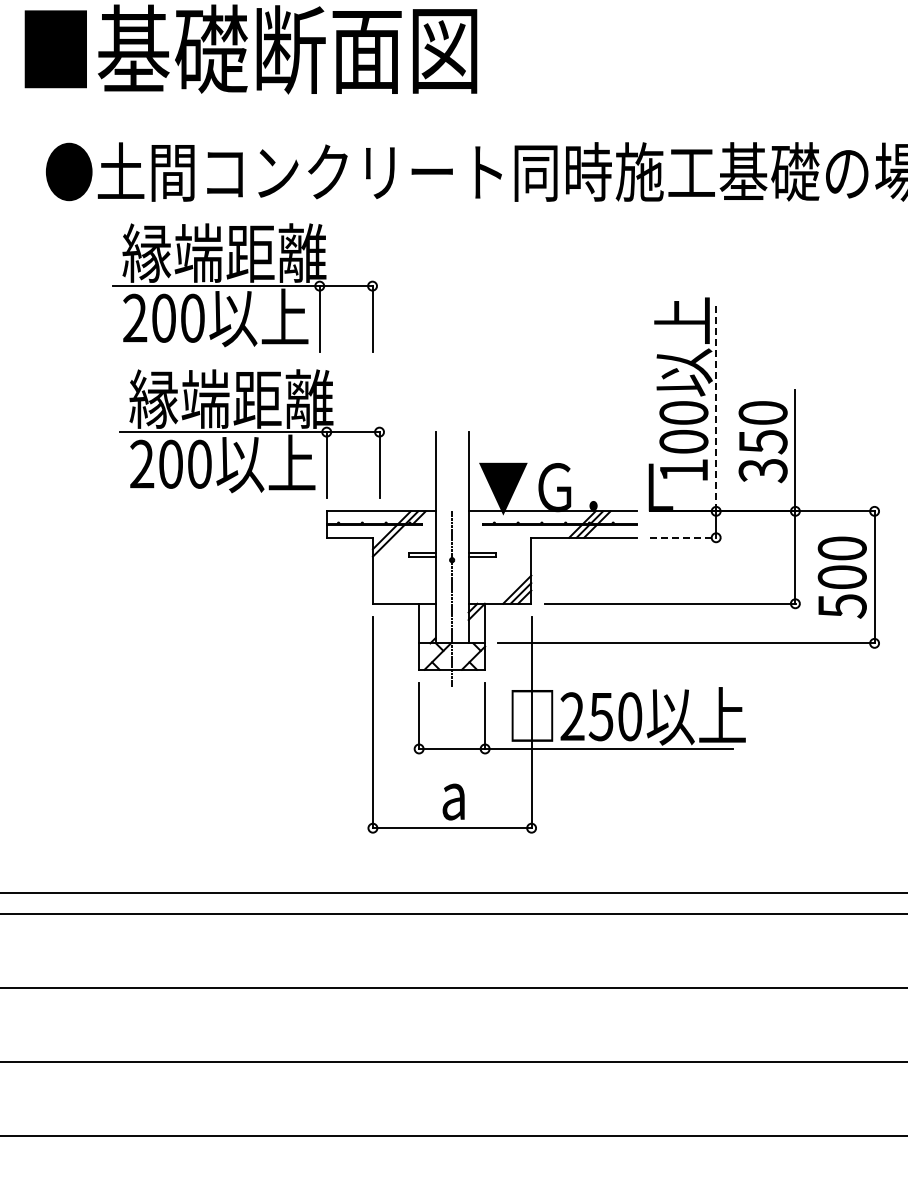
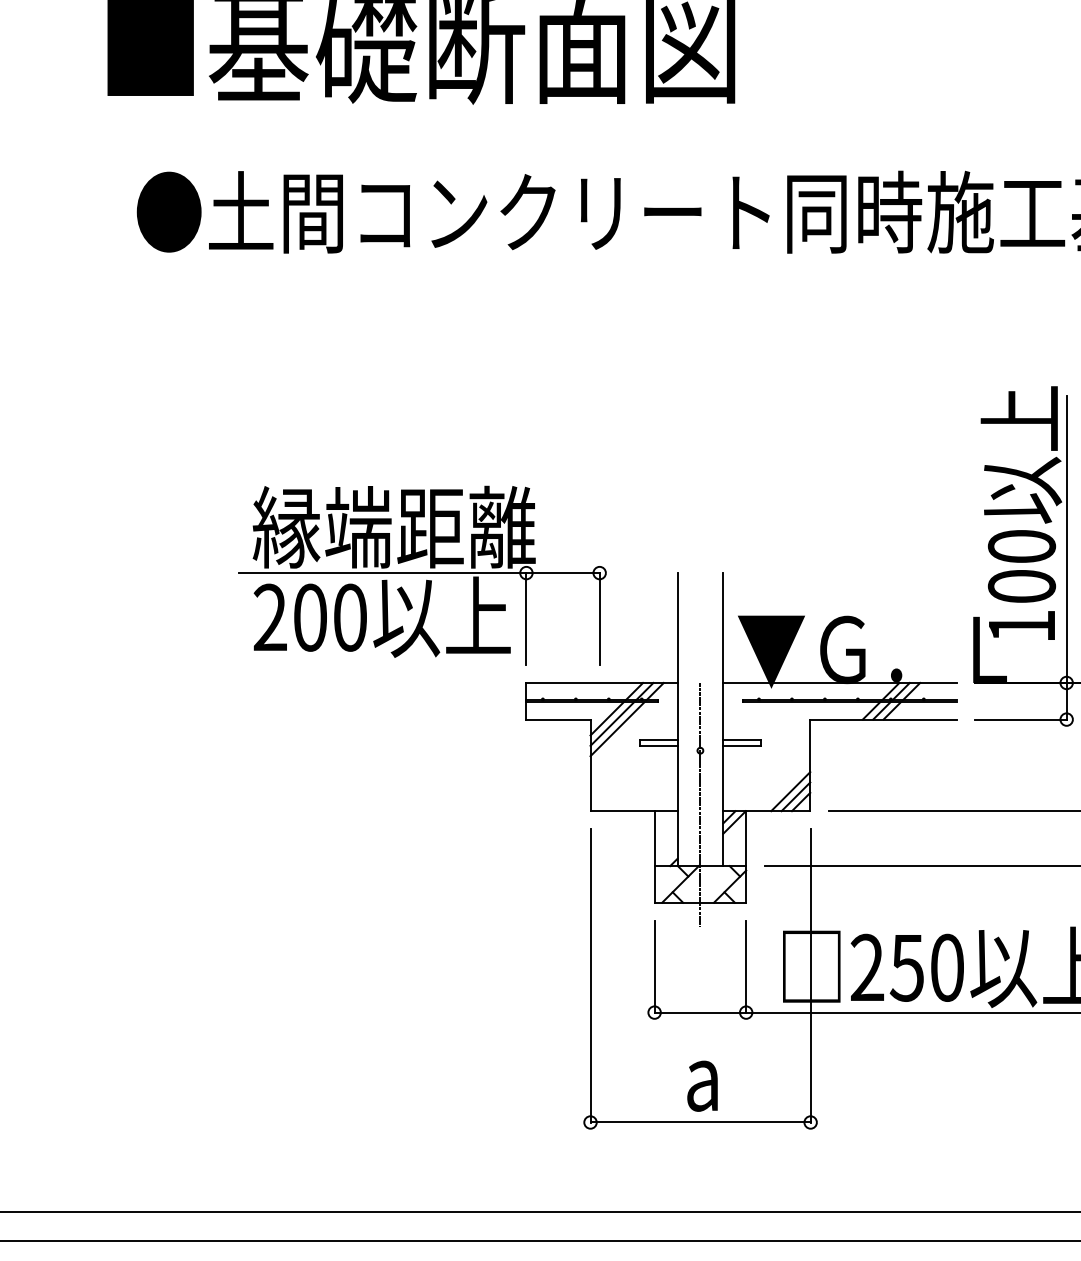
part: (244, 287) -> (412, 372), removed
line: (716, 407) -> (1067, 538), dashed -> solid
line: (683, 537) -> (1021, 719), dashed -> solid
line: (391, 544) -> (616, 728), added

